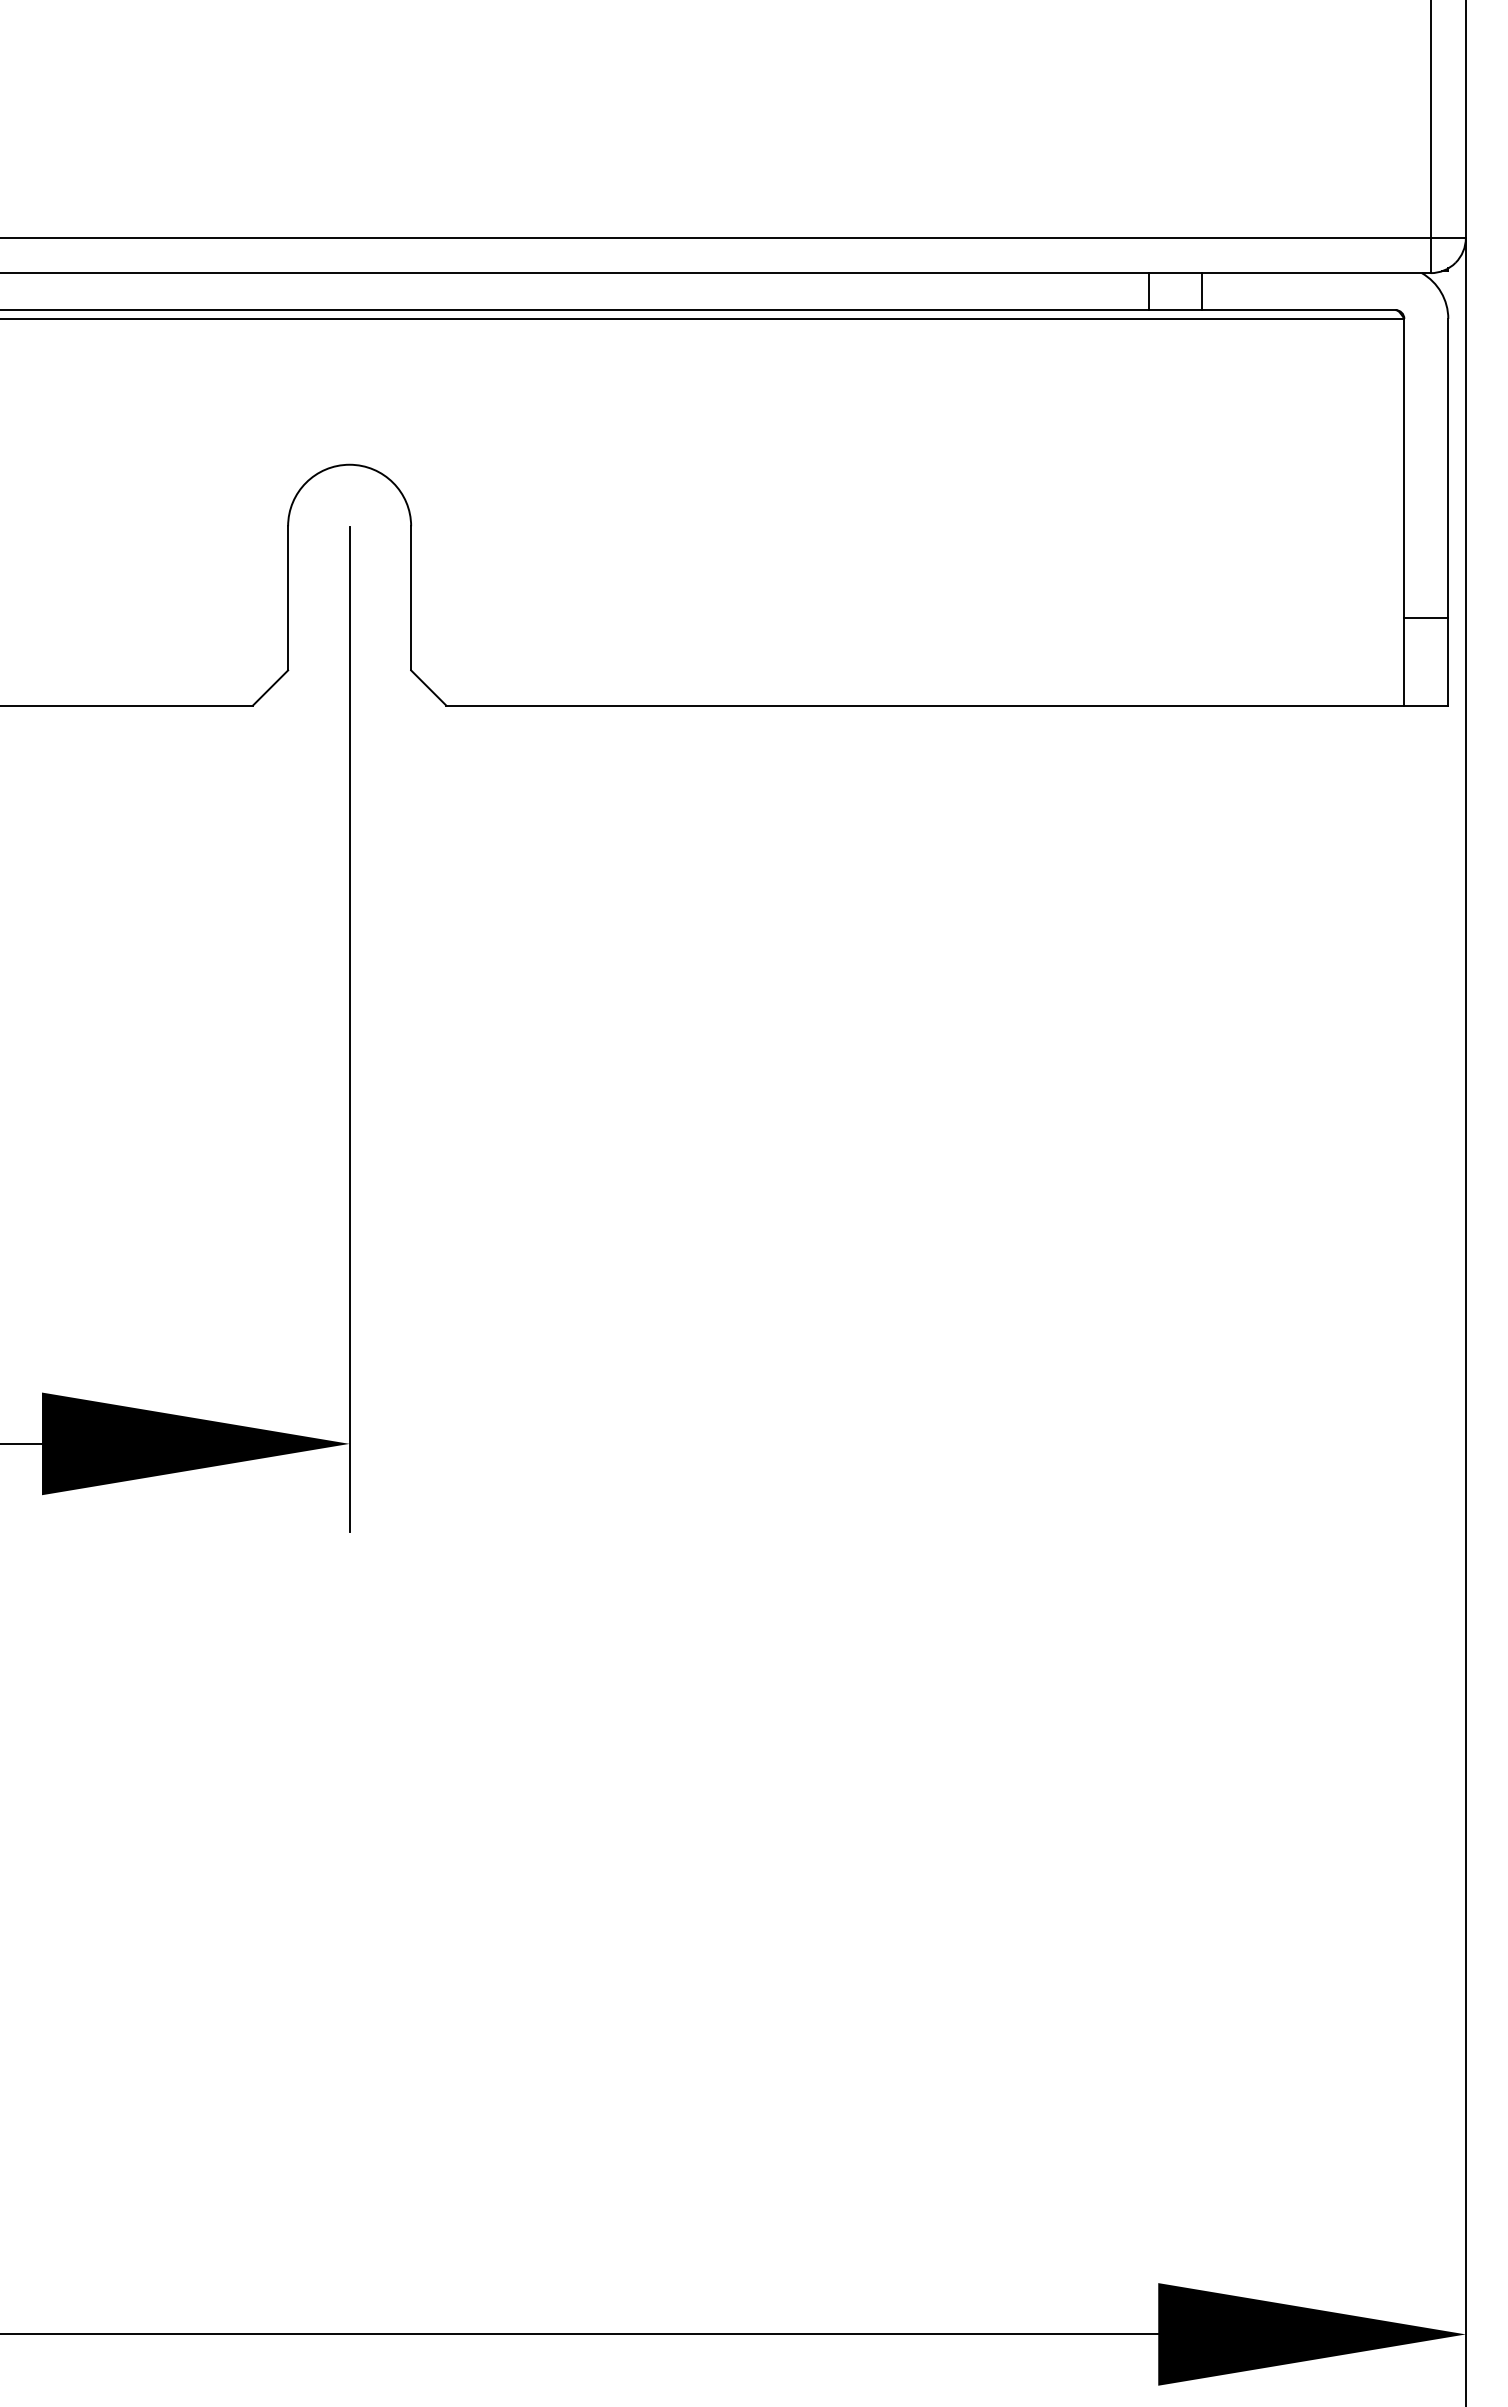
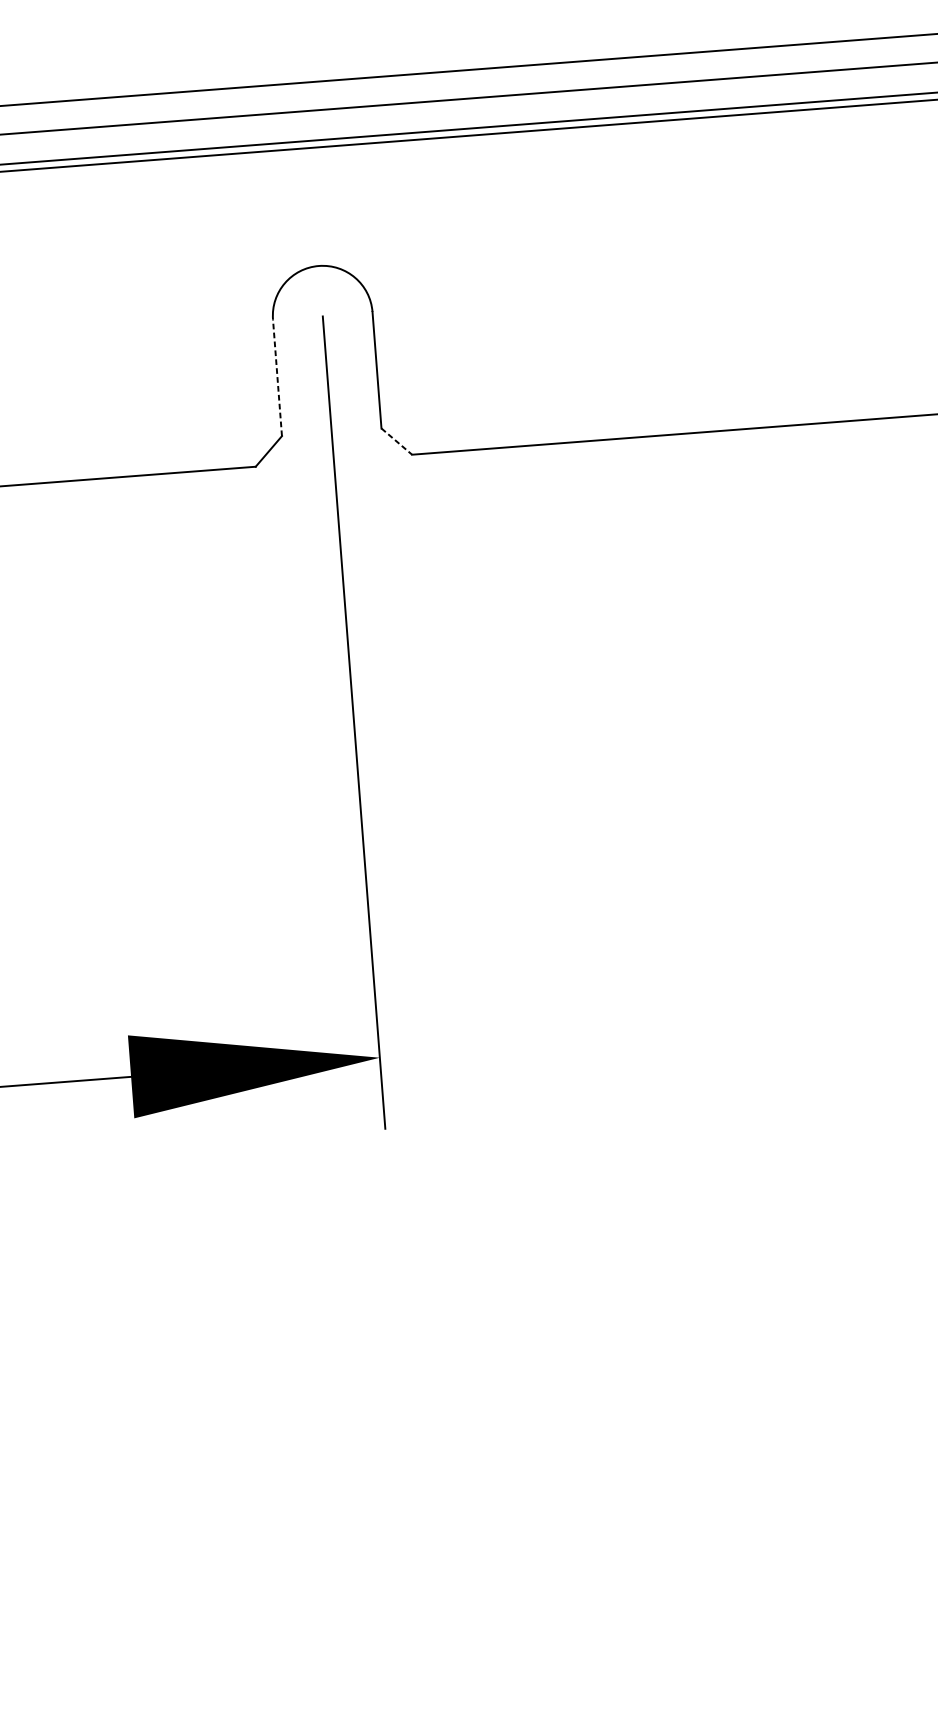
line: (288, 597) -> (277, 377), solid -> dashed
line: (428, 688) -> (396, 442), solid -> dashed

